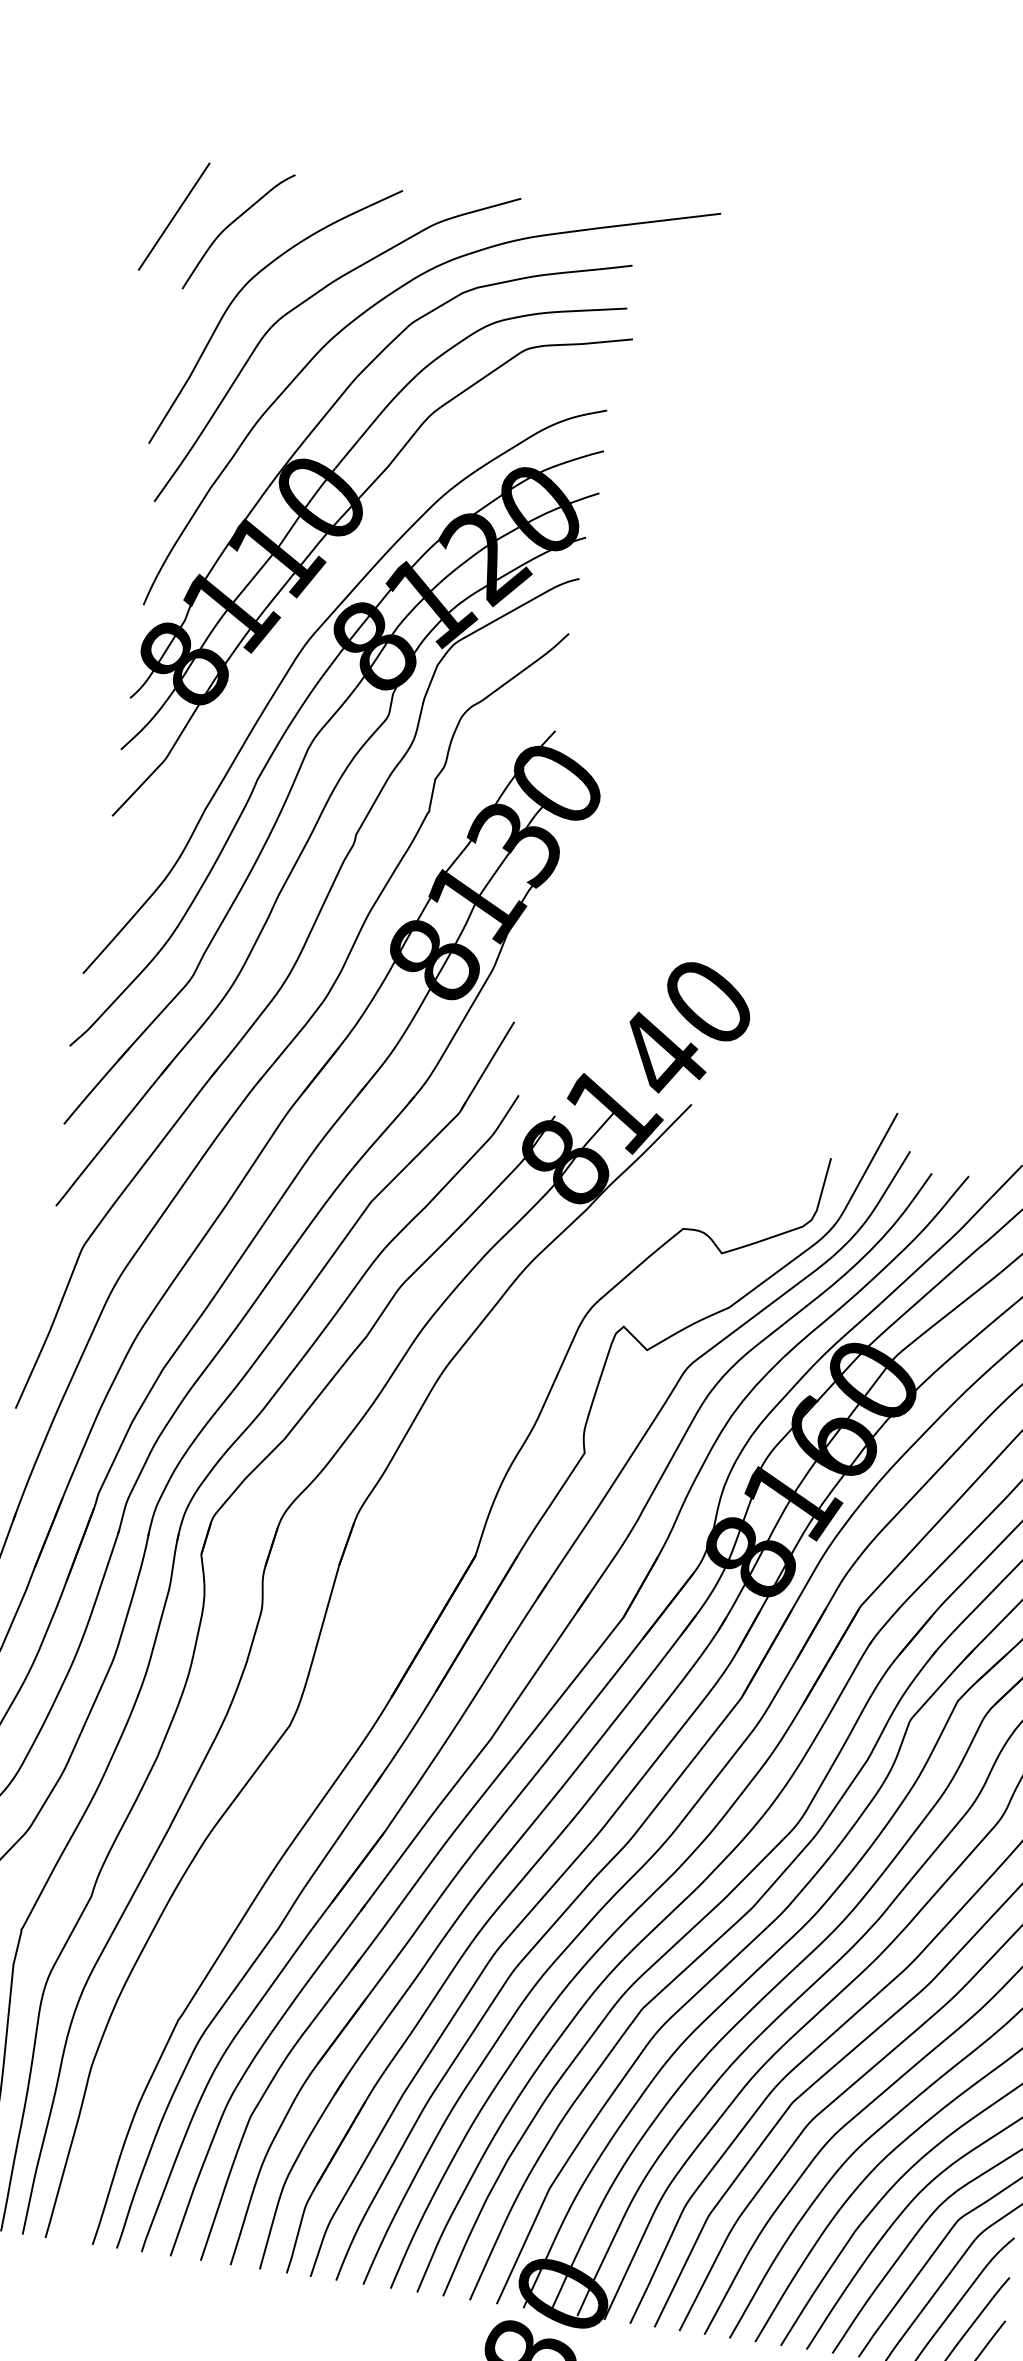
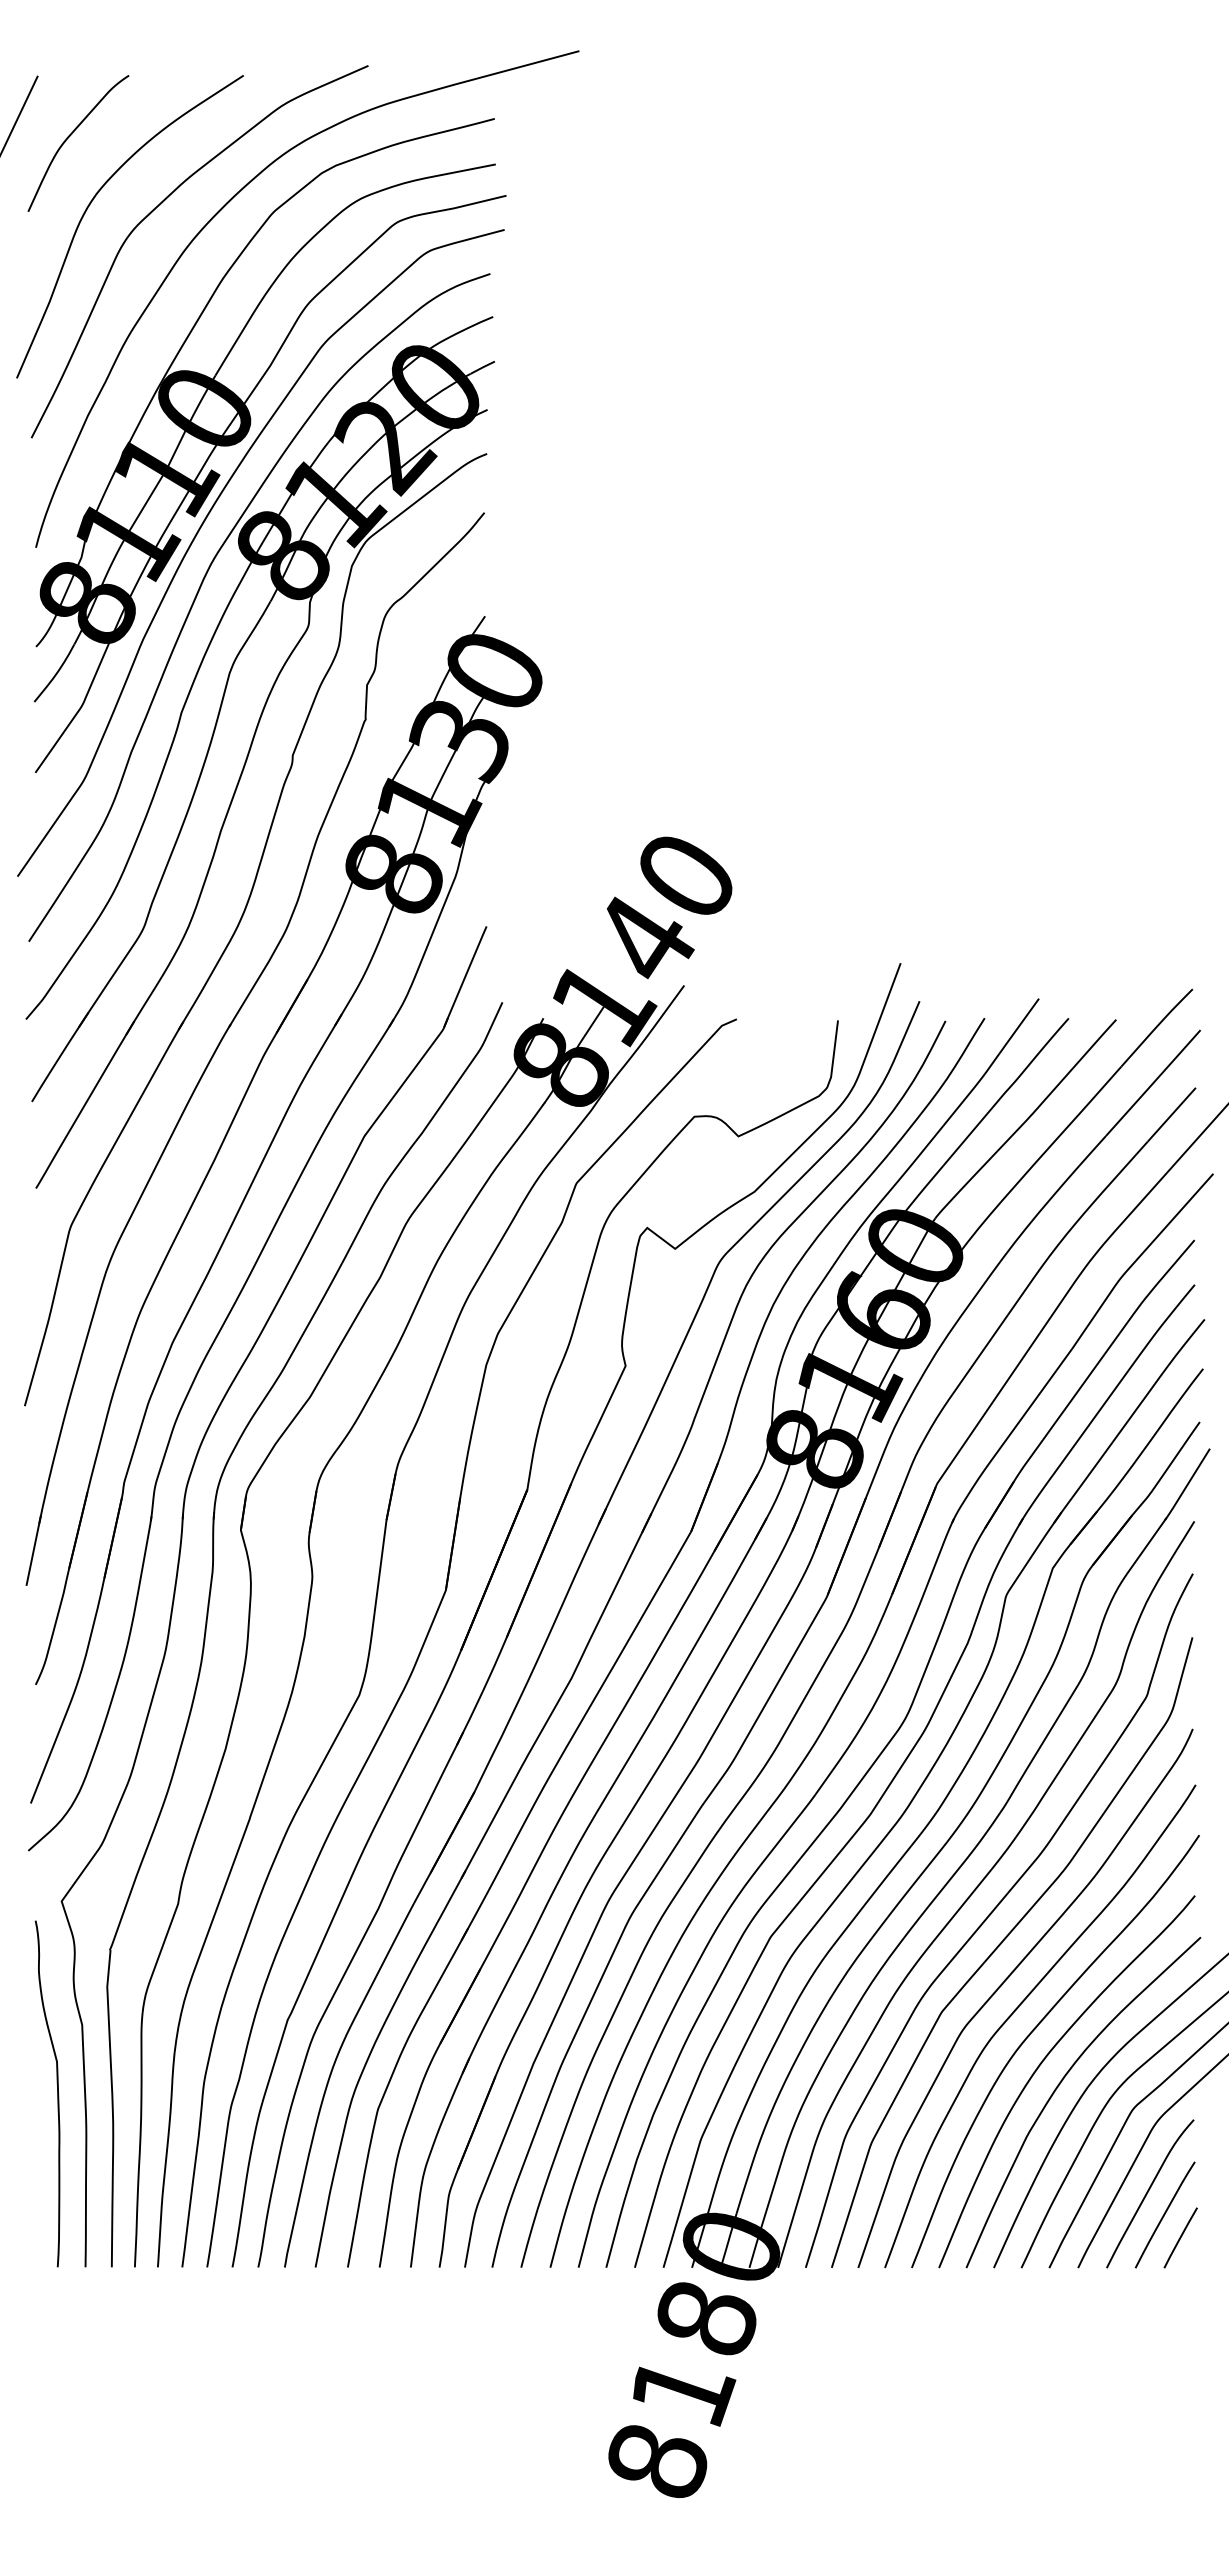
curve: (306, 603) -> (205, 521), added
part: (366, 1672) -> (431, 1628), added

